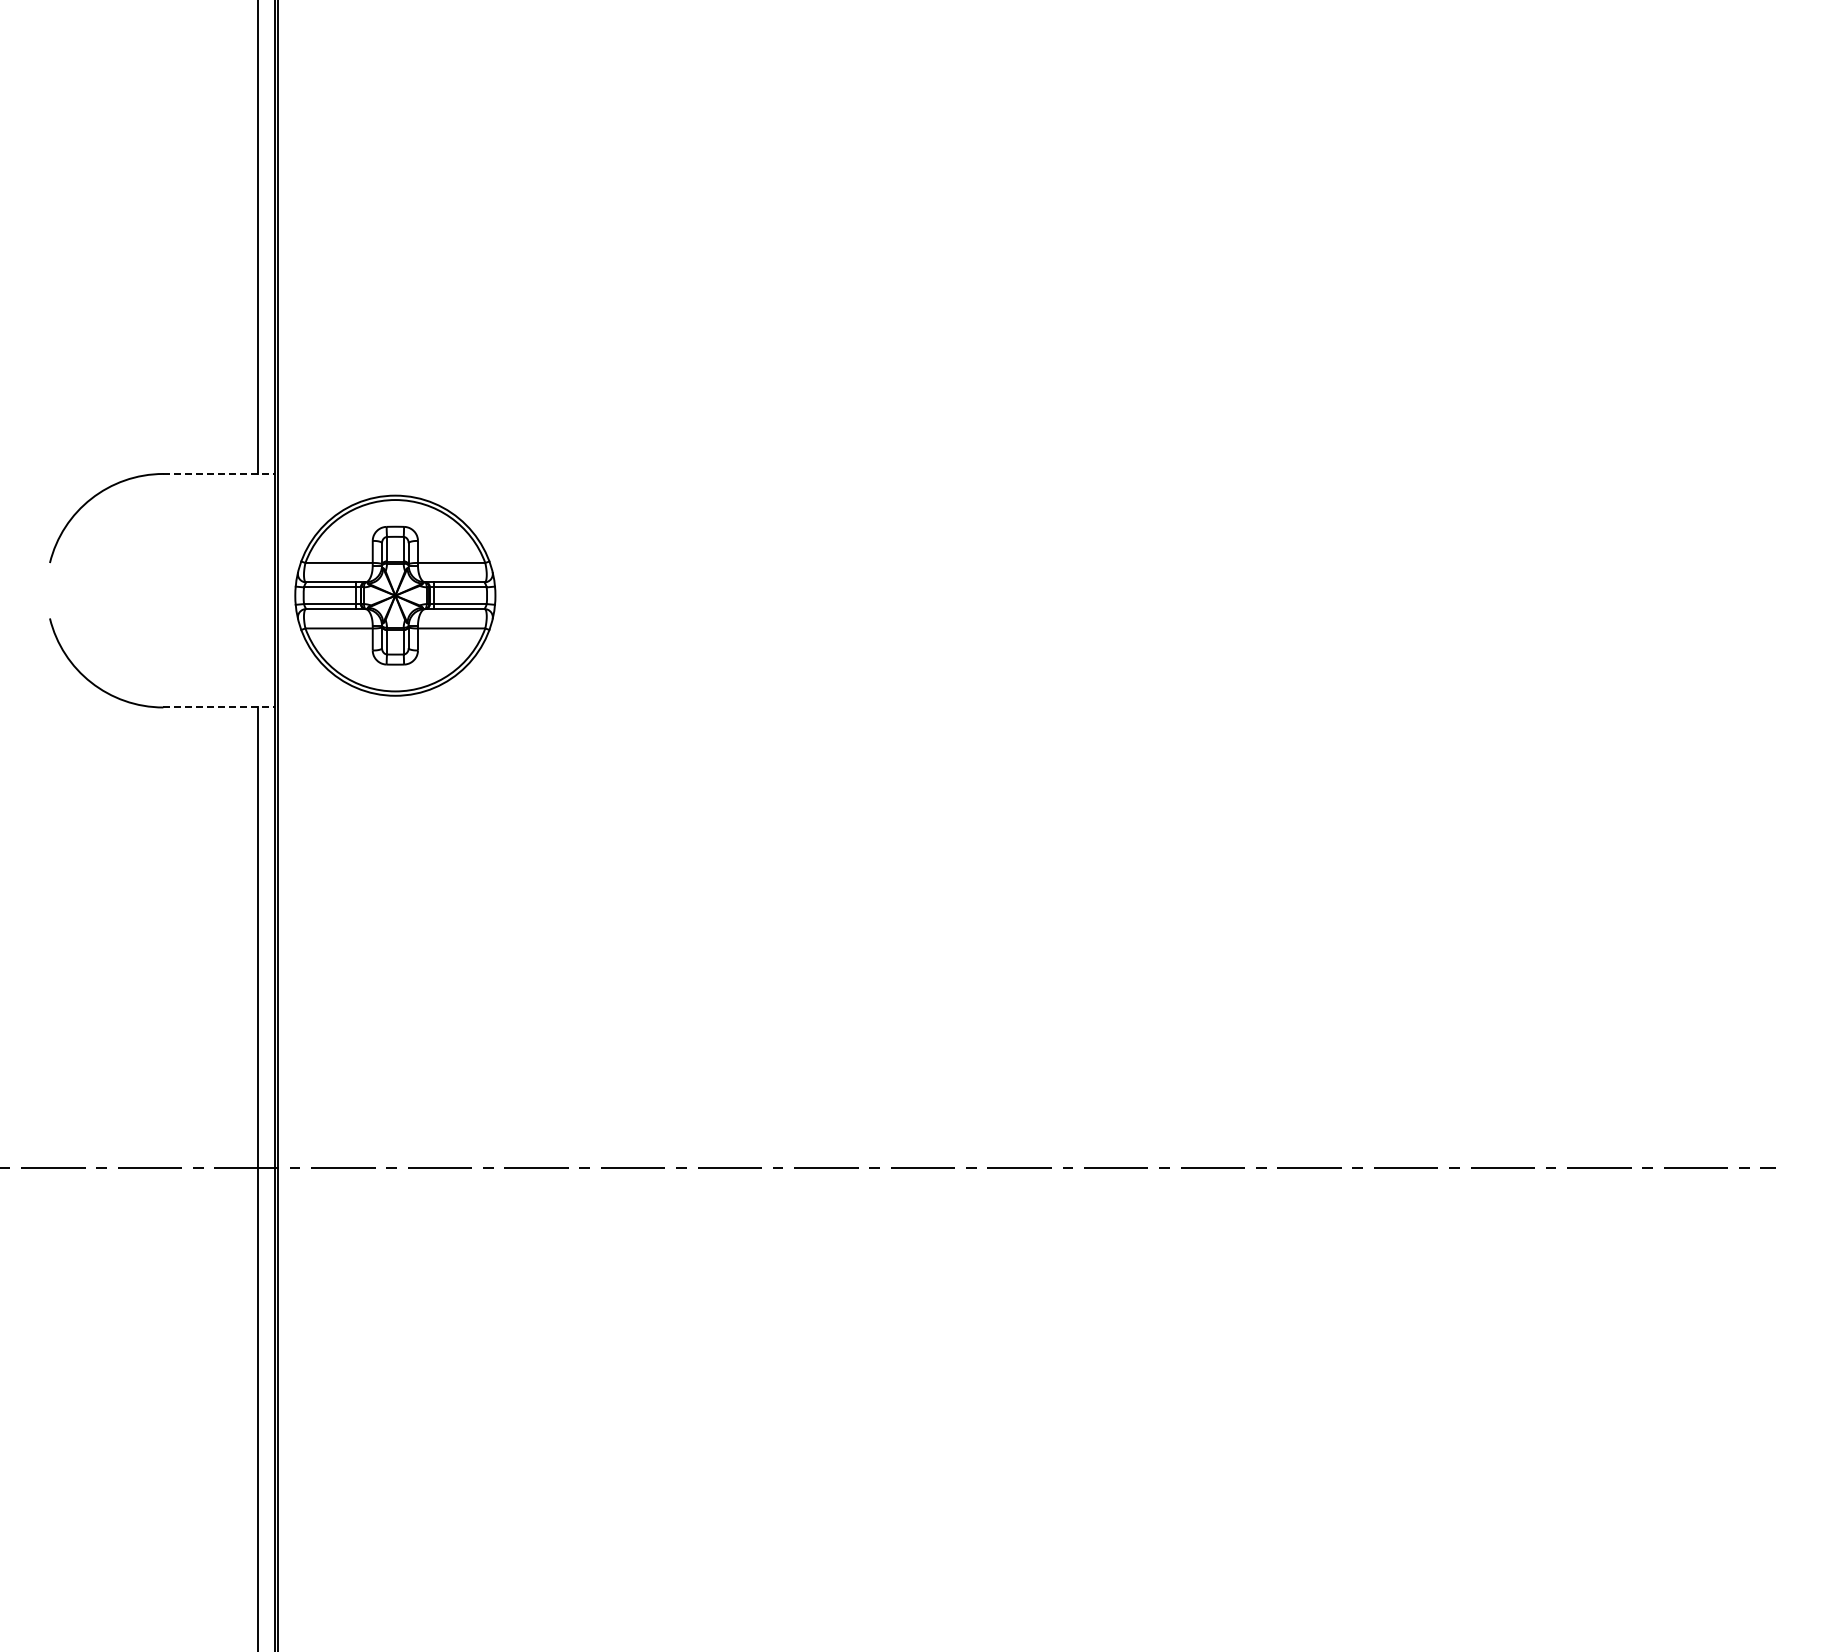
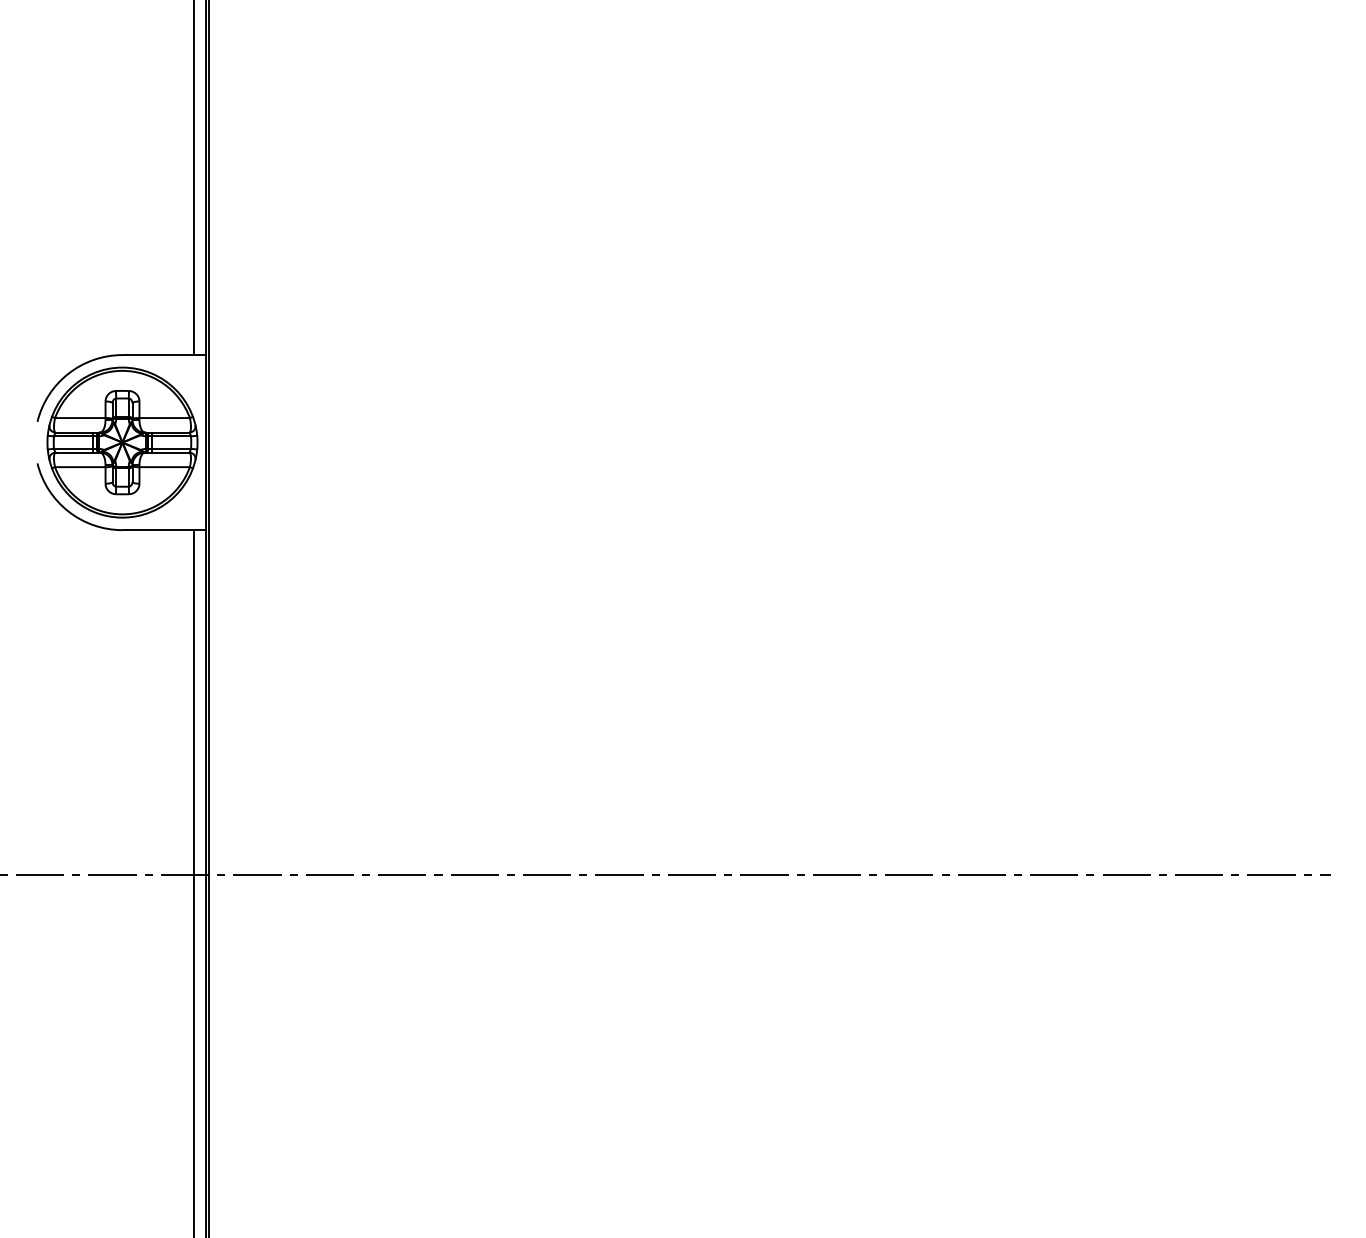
line: (219, 473) -> (164, 354), dashed -> solid
part: (395, 595) -> (122, 442), moved
line: (219, 707) -> (164, 530), dashed -> solid

